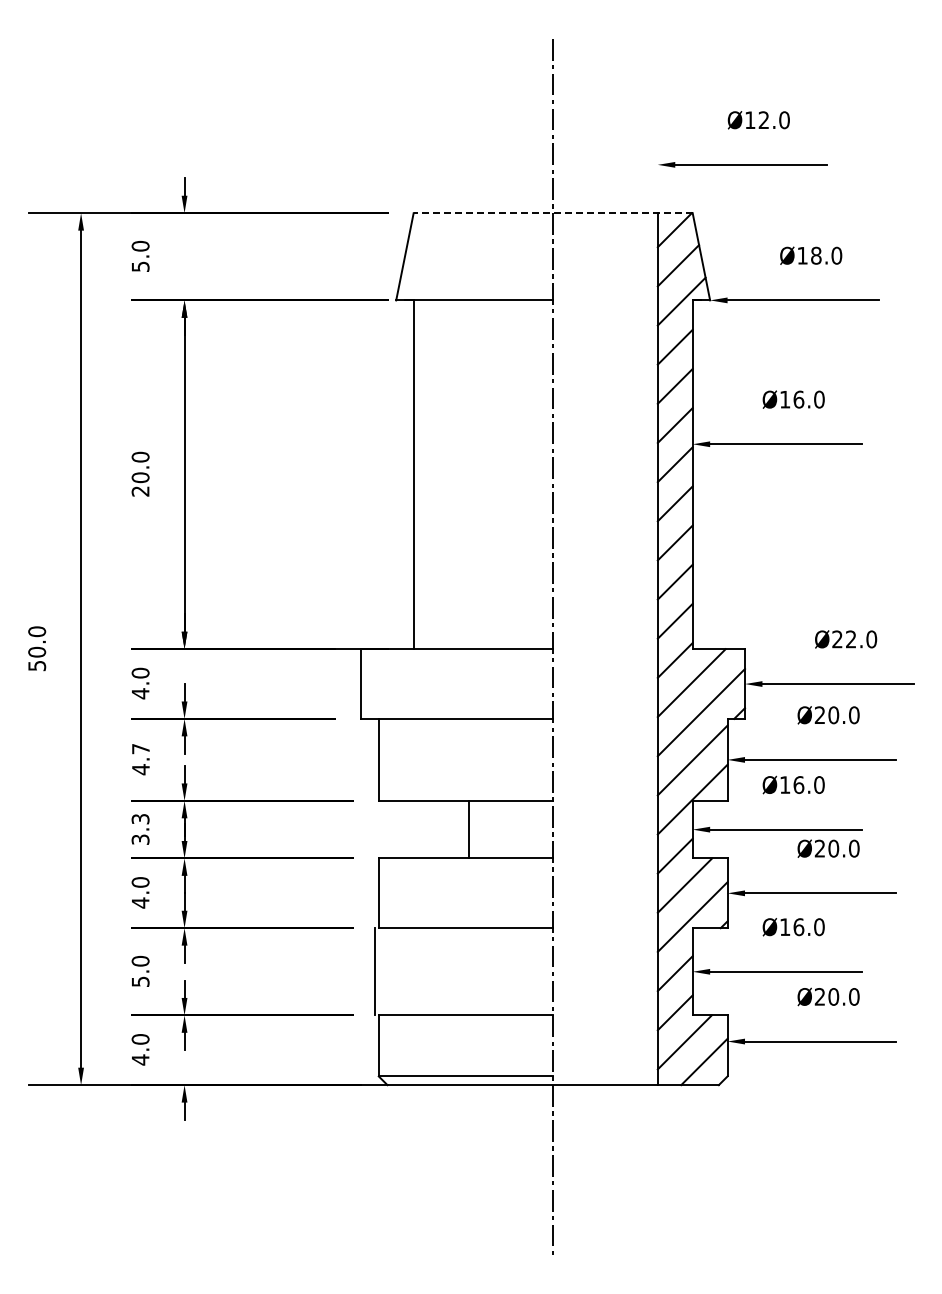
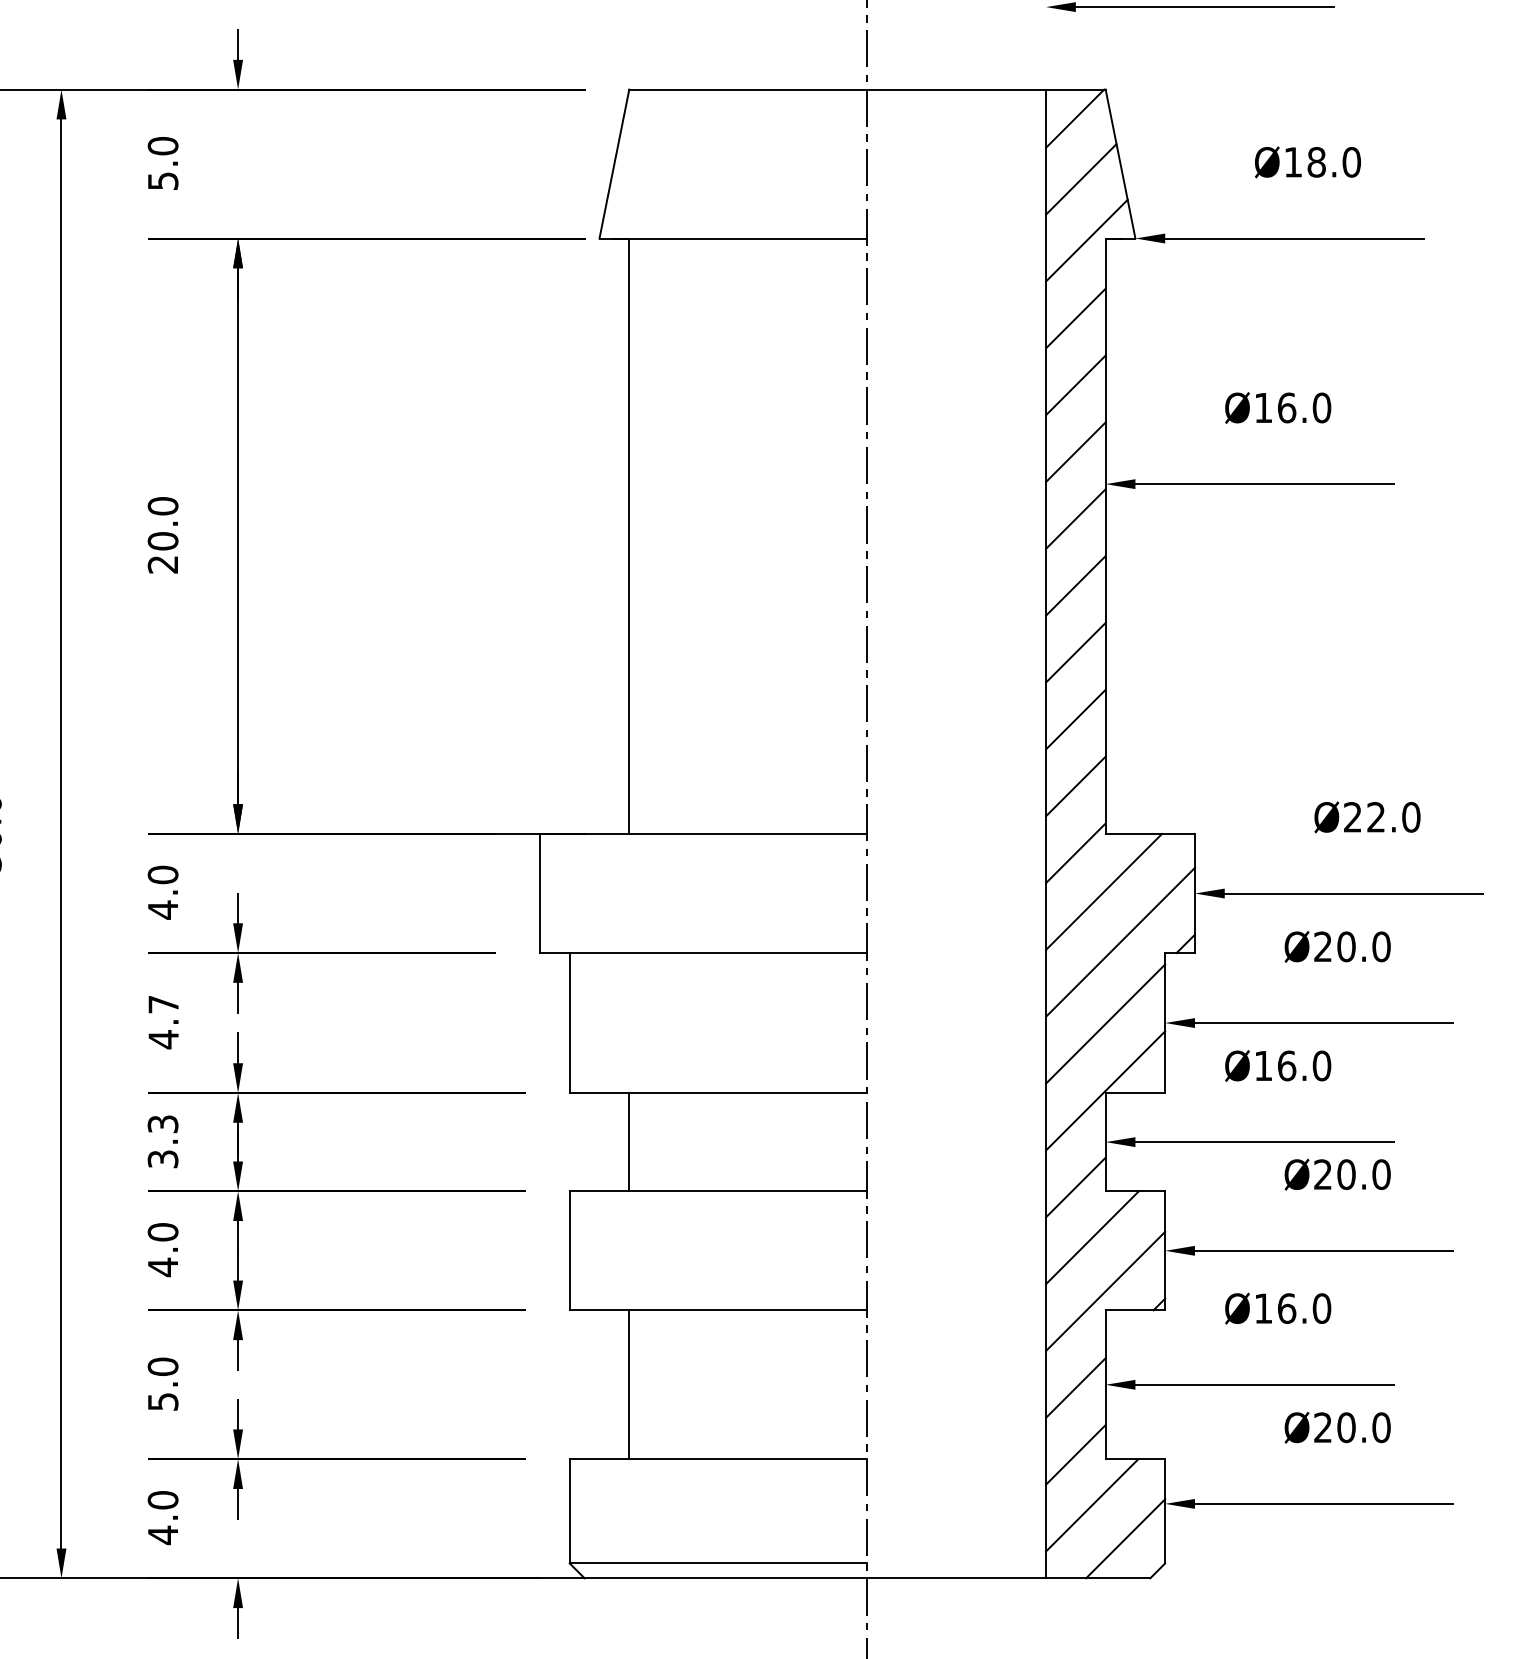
line: (553, 213) -> (868, 90), dashed -> solid
line: (468, 829) -> (628, 1141), moved
line: (374, 971) -> (628, 1384), moved

